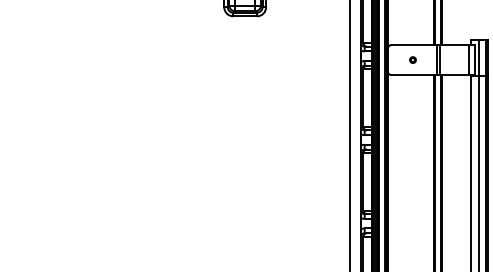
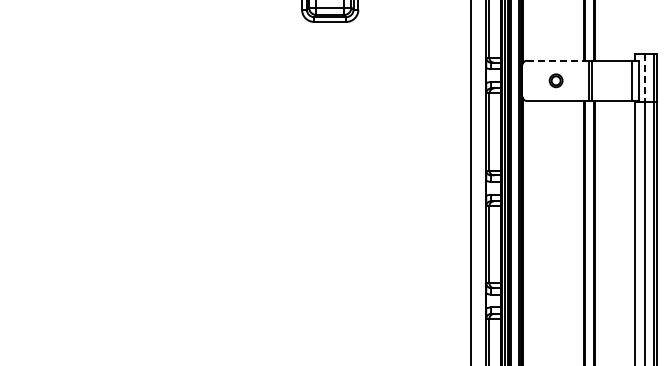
line: (414, 44) -> (557, 60), solid -> dashed
line: (478, 58) -> (644, 78), solid -> dashed
part: (412, 59) -> (555, 80), size x1.6

